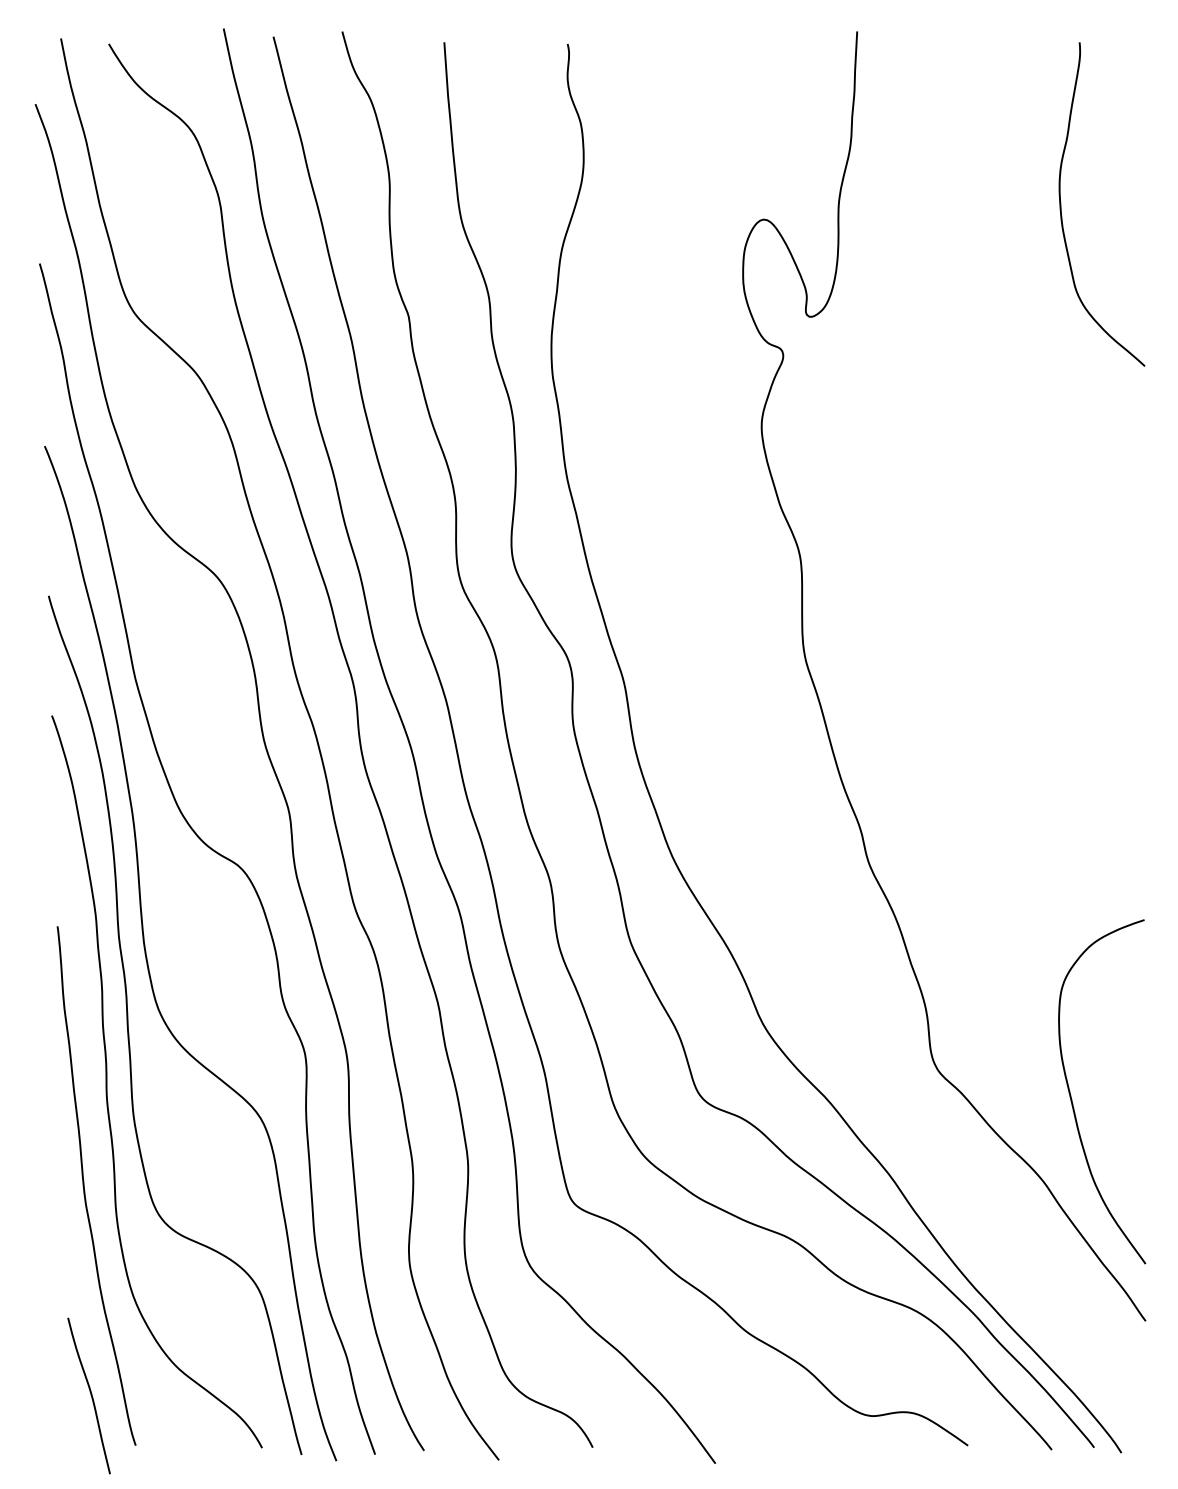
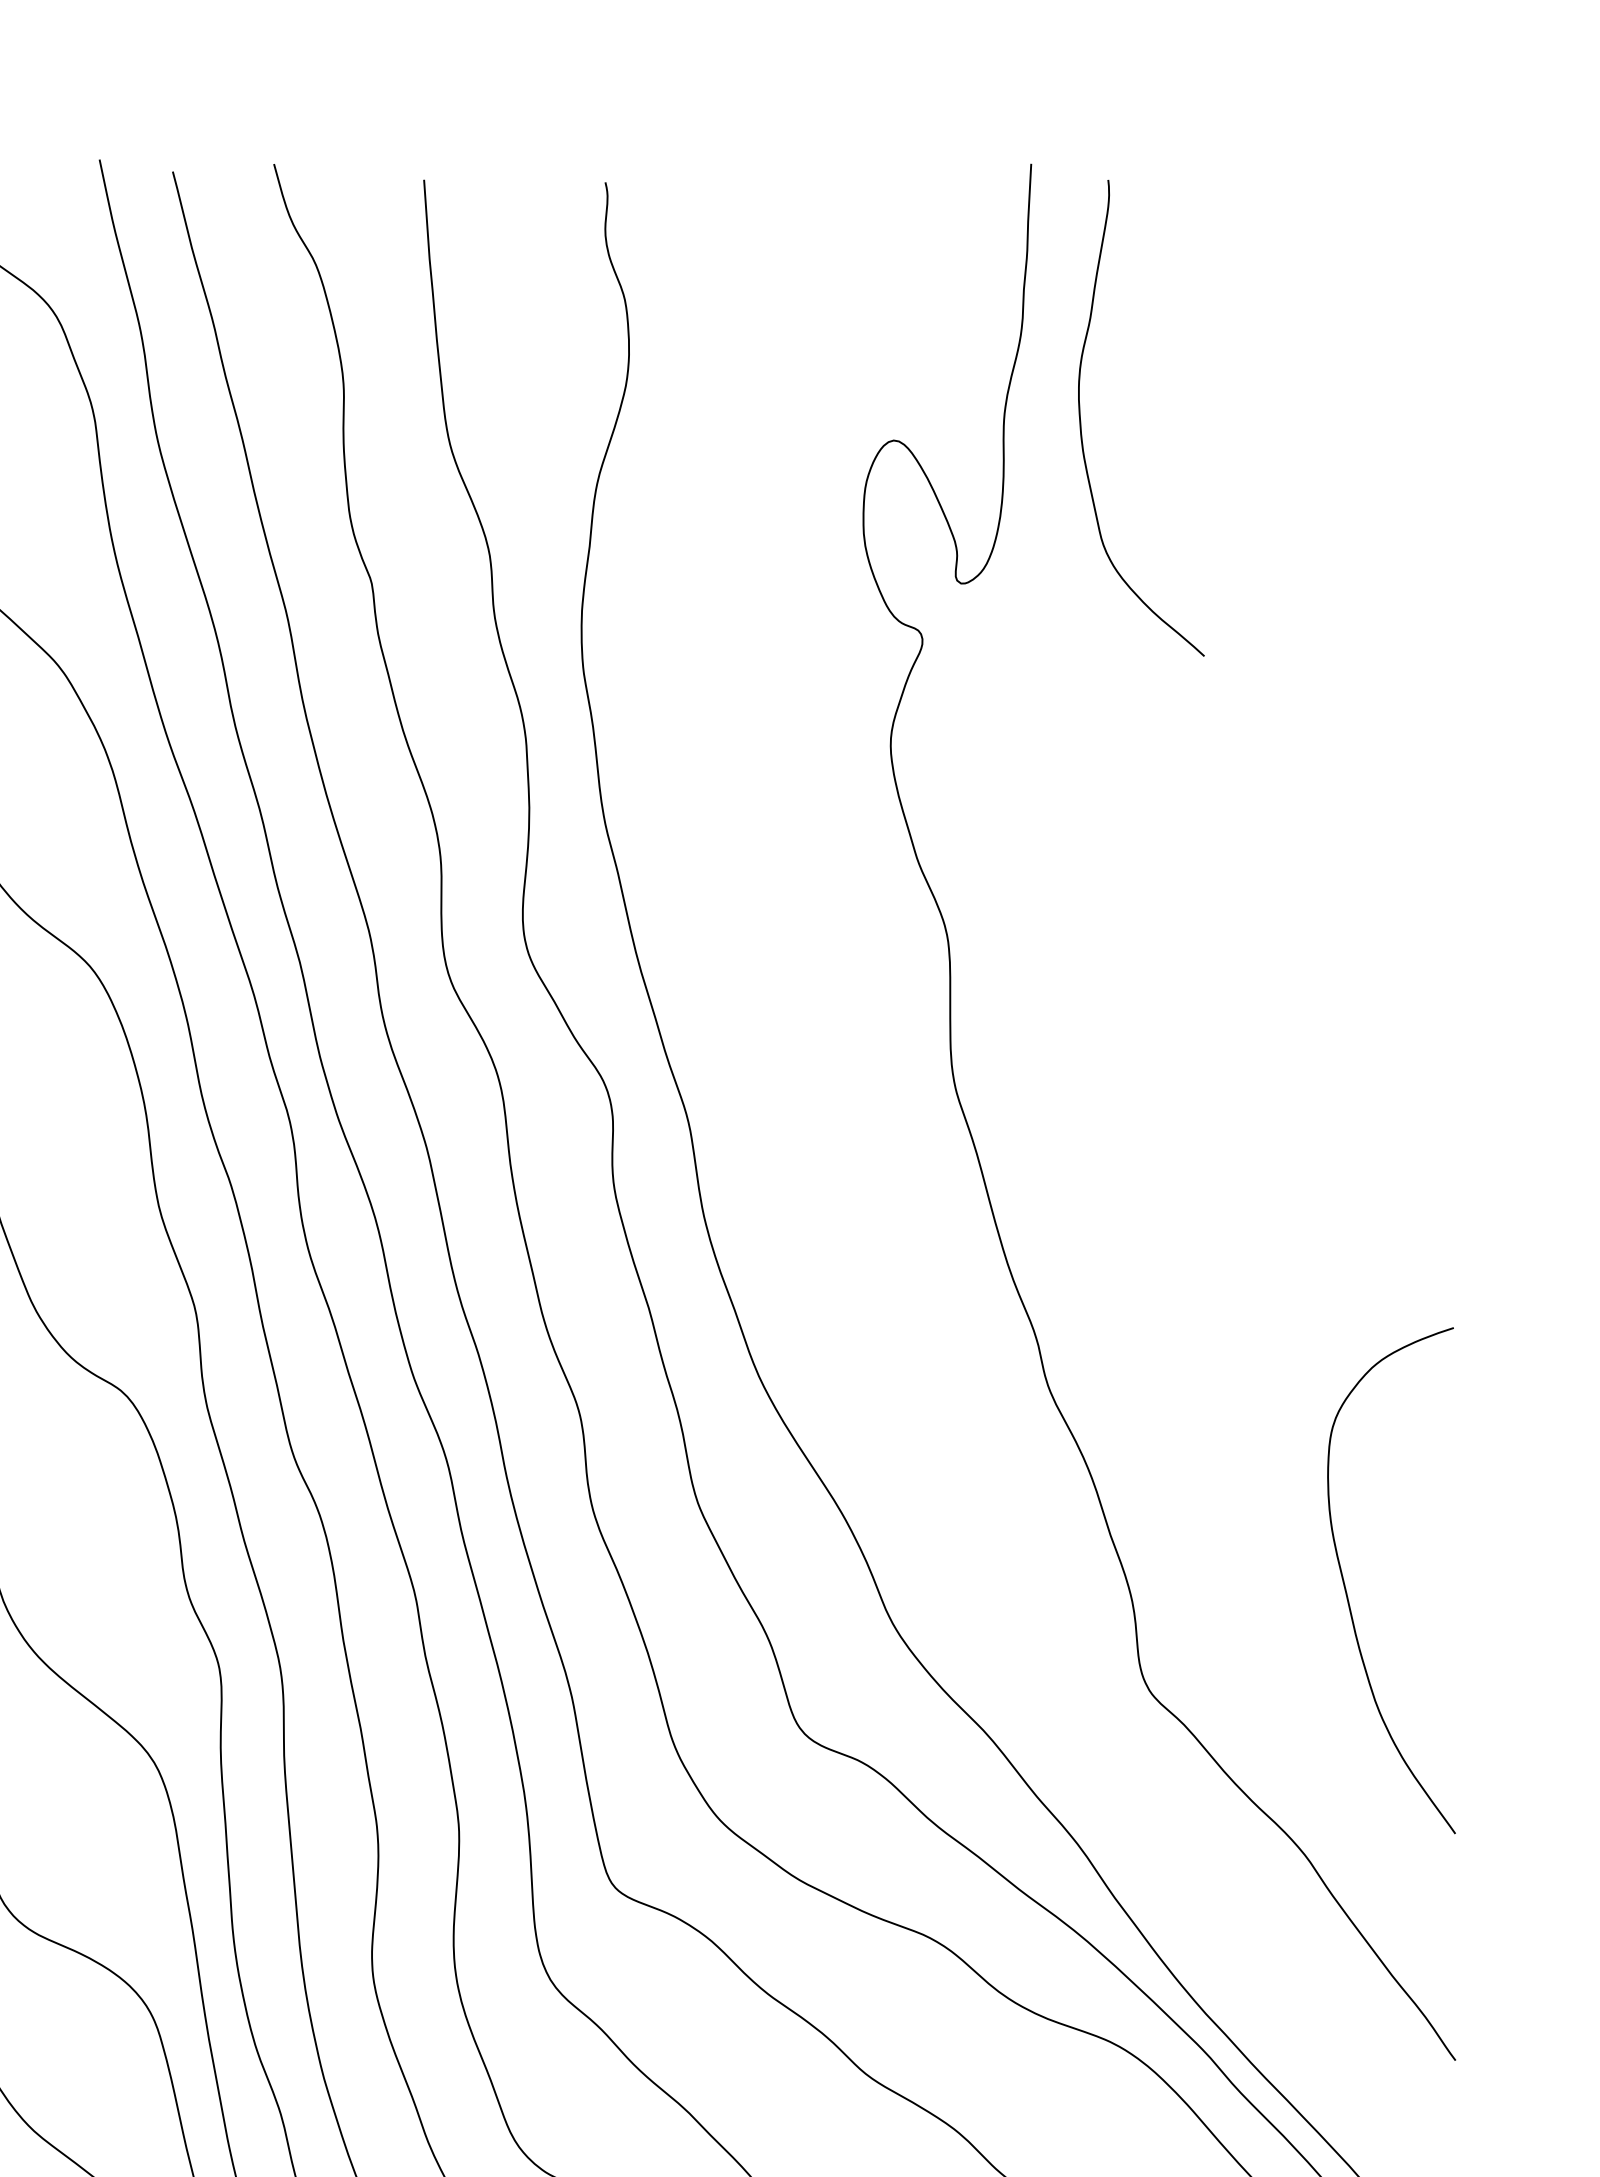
curve: (1061, 204) -> (1081, 418), moved
curve: (1072, 1099) -> (1347, 1591), moved

